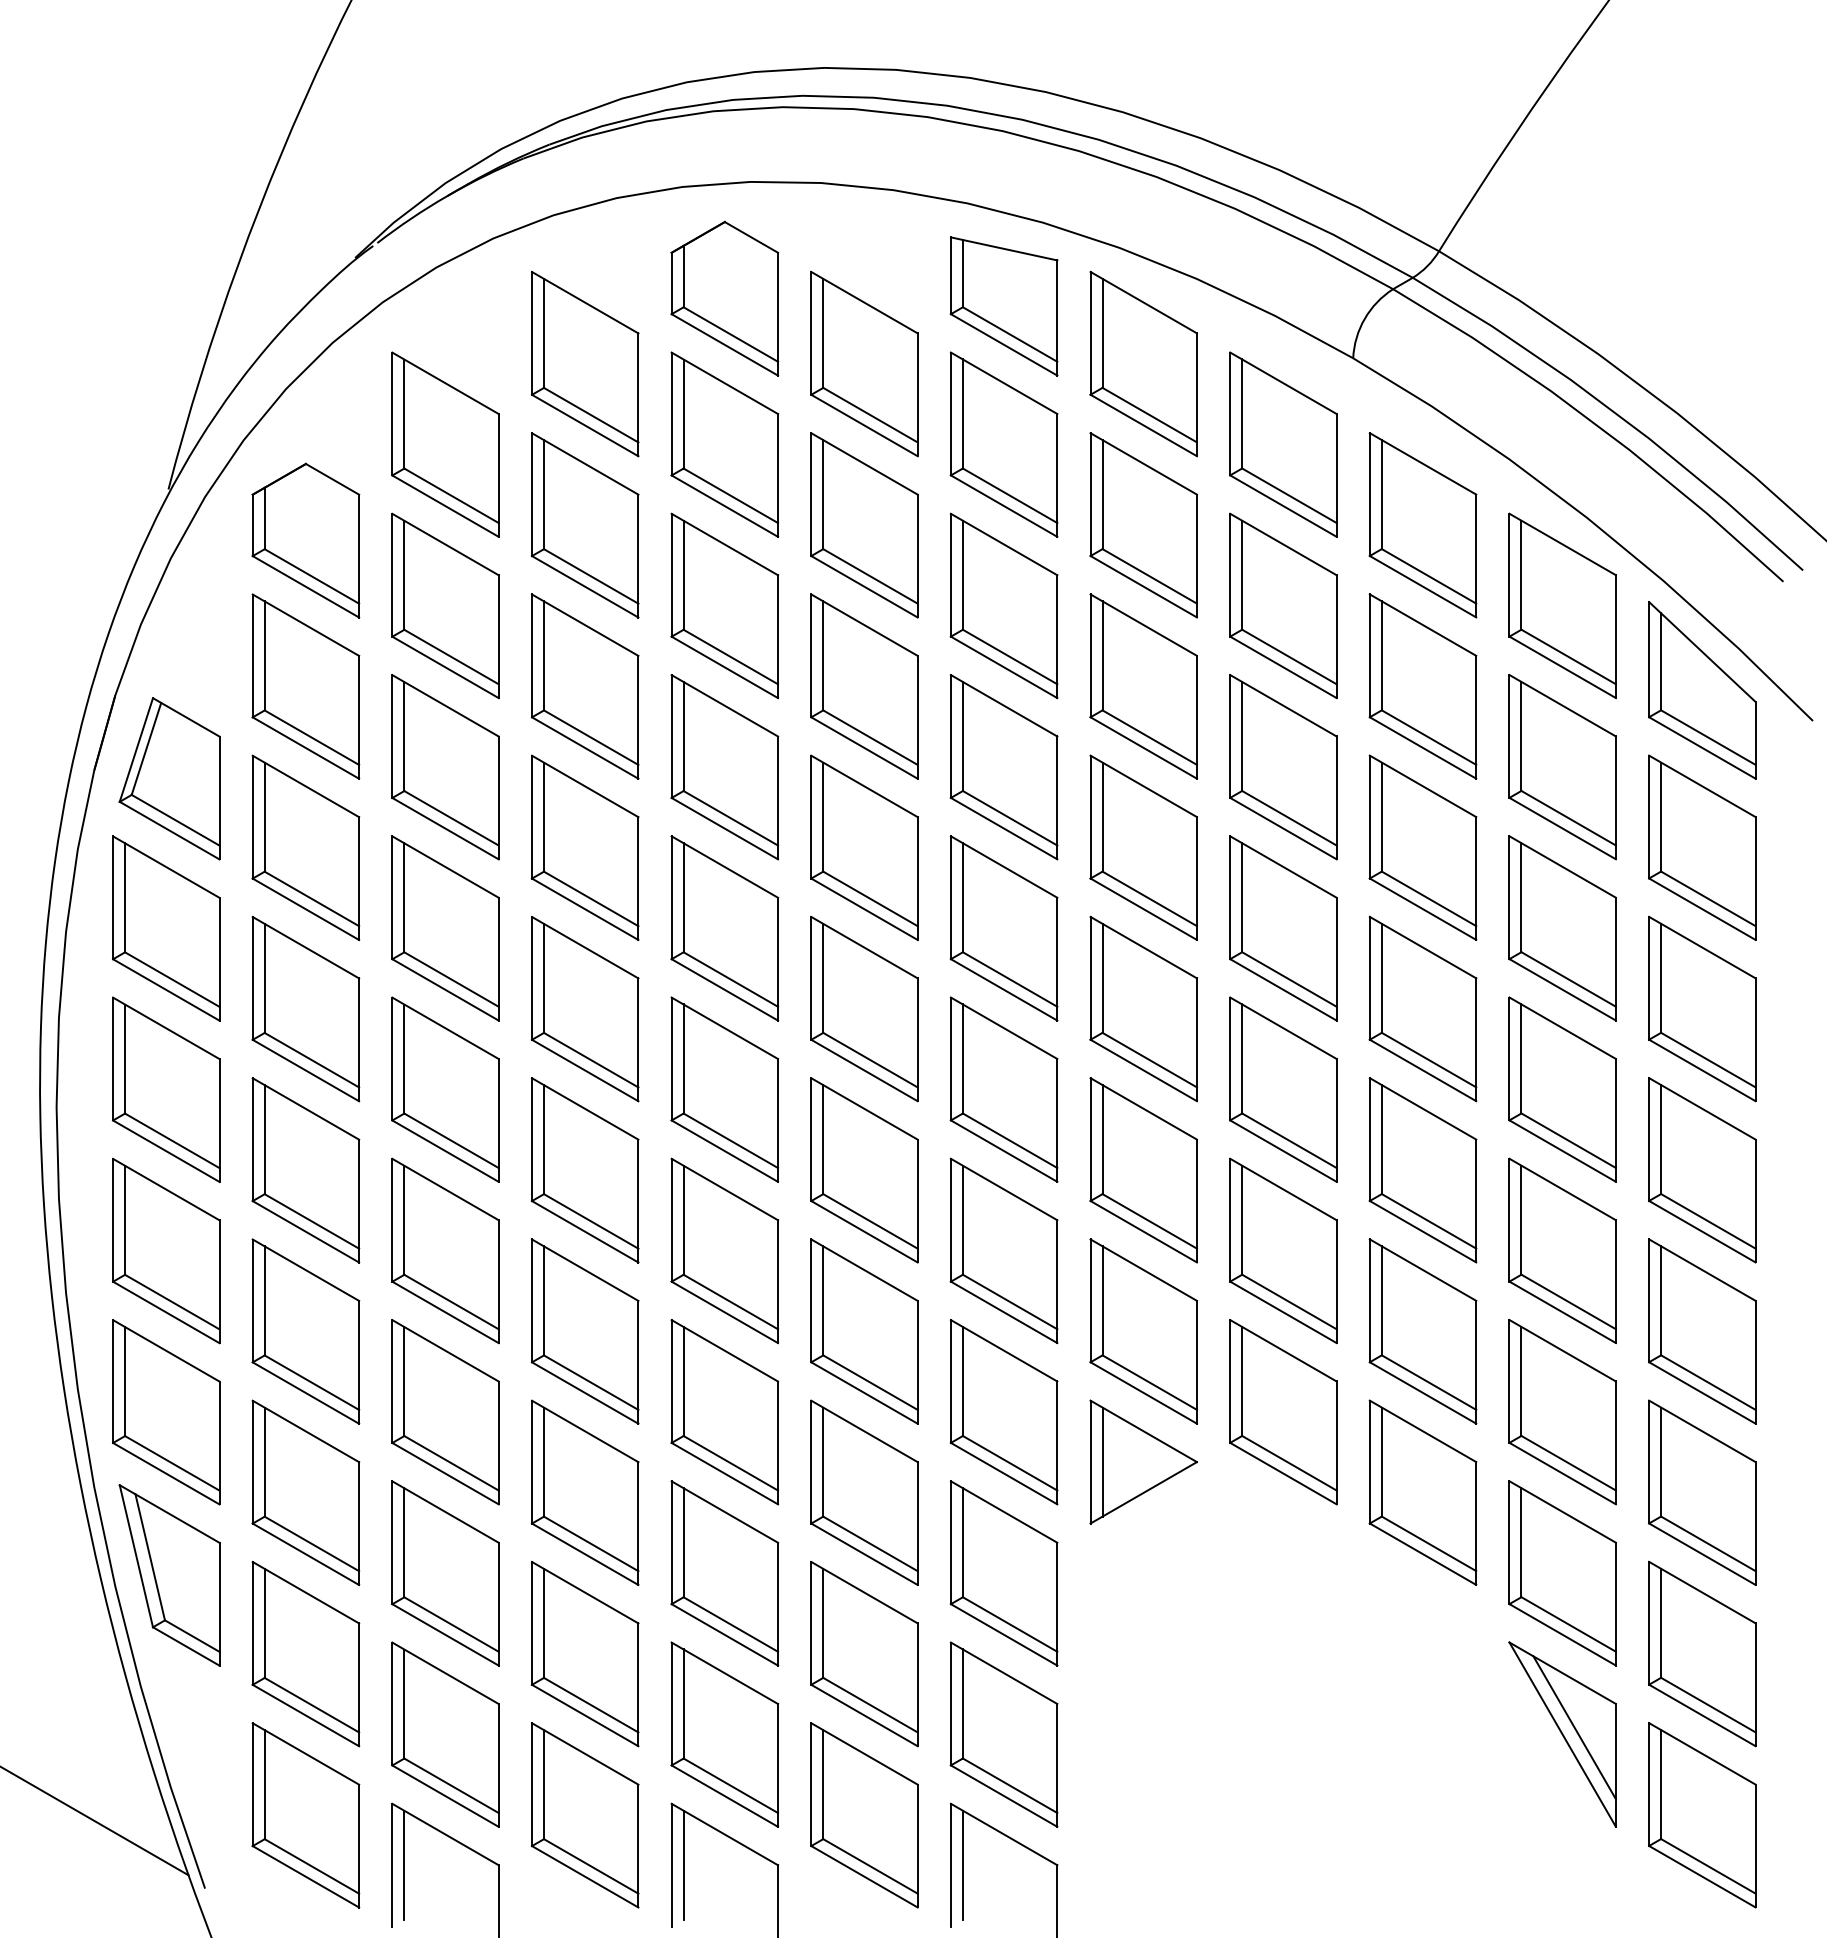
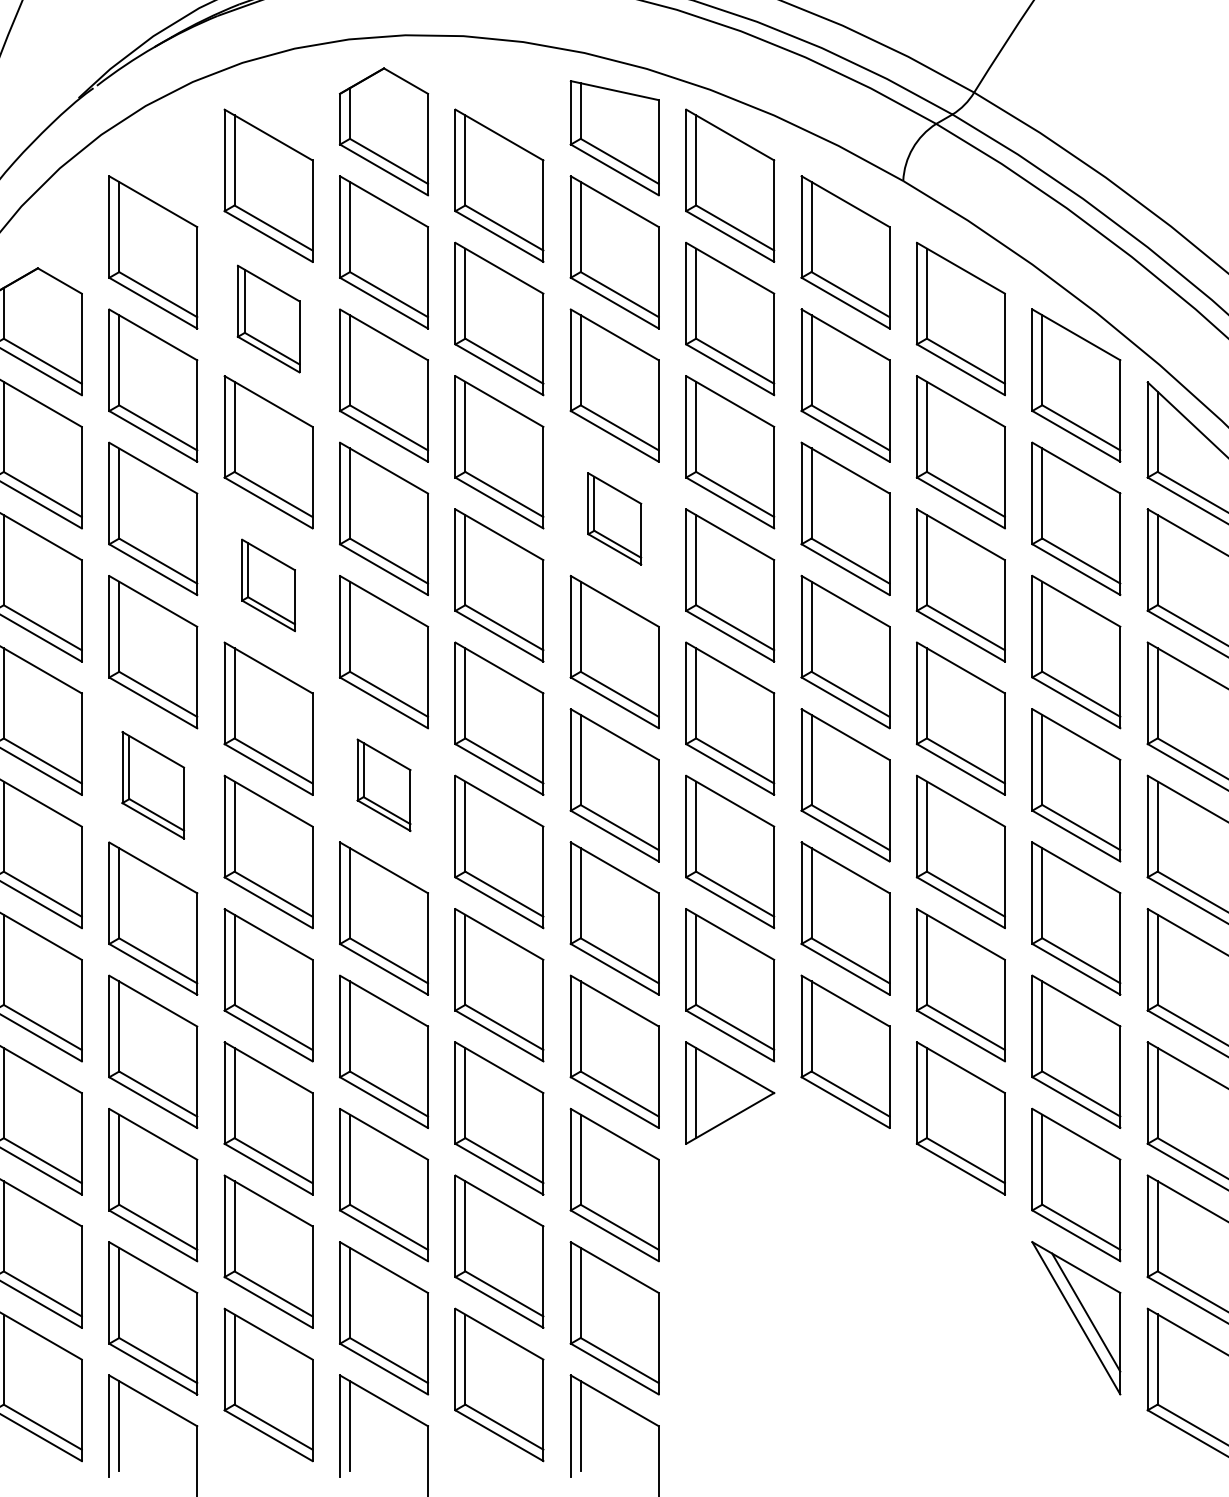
part: (585, 525) -> (268, 319), size x0.7
part: (1003, 767) -> (614, 519), size x0.6
part: (584, 847) -> (268, 585), size x0.6
part: (445, 1089) -> (153, 785), size x0.7
part: (724, 1089) -> (383, 785), size x0.6

